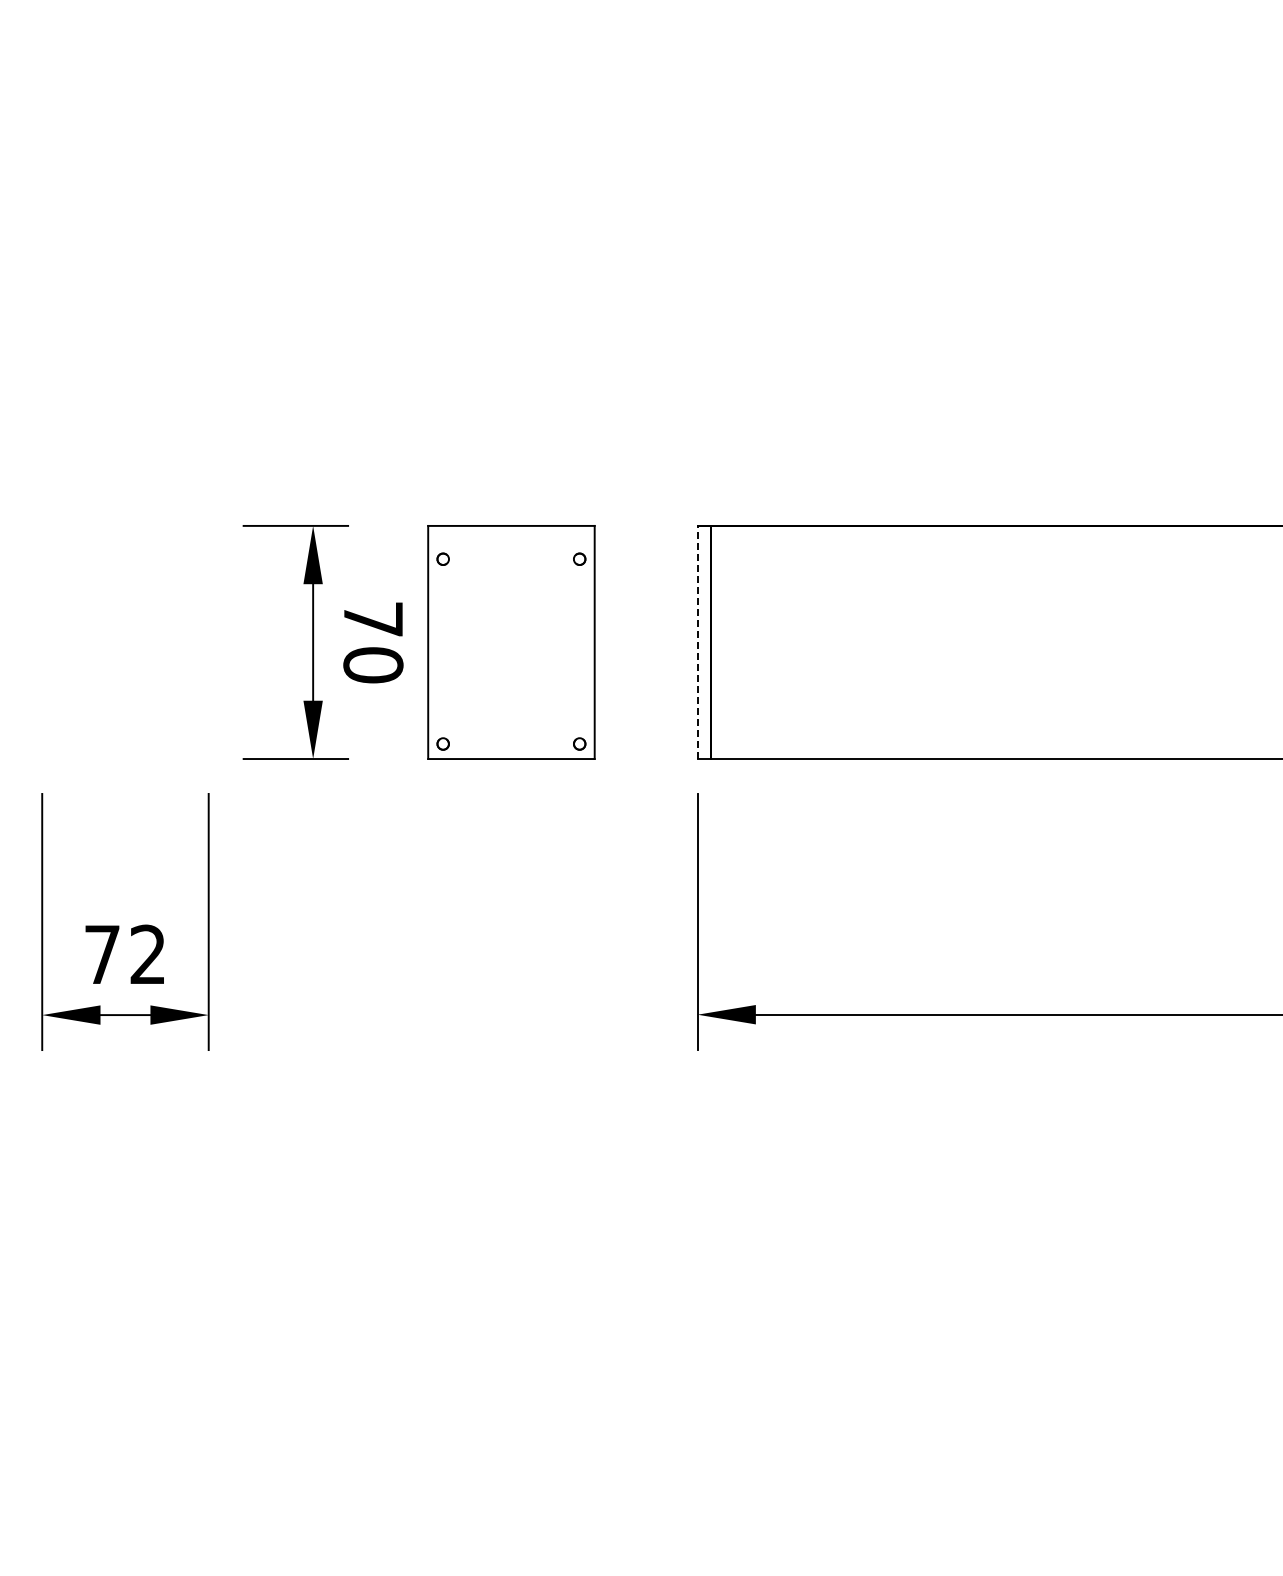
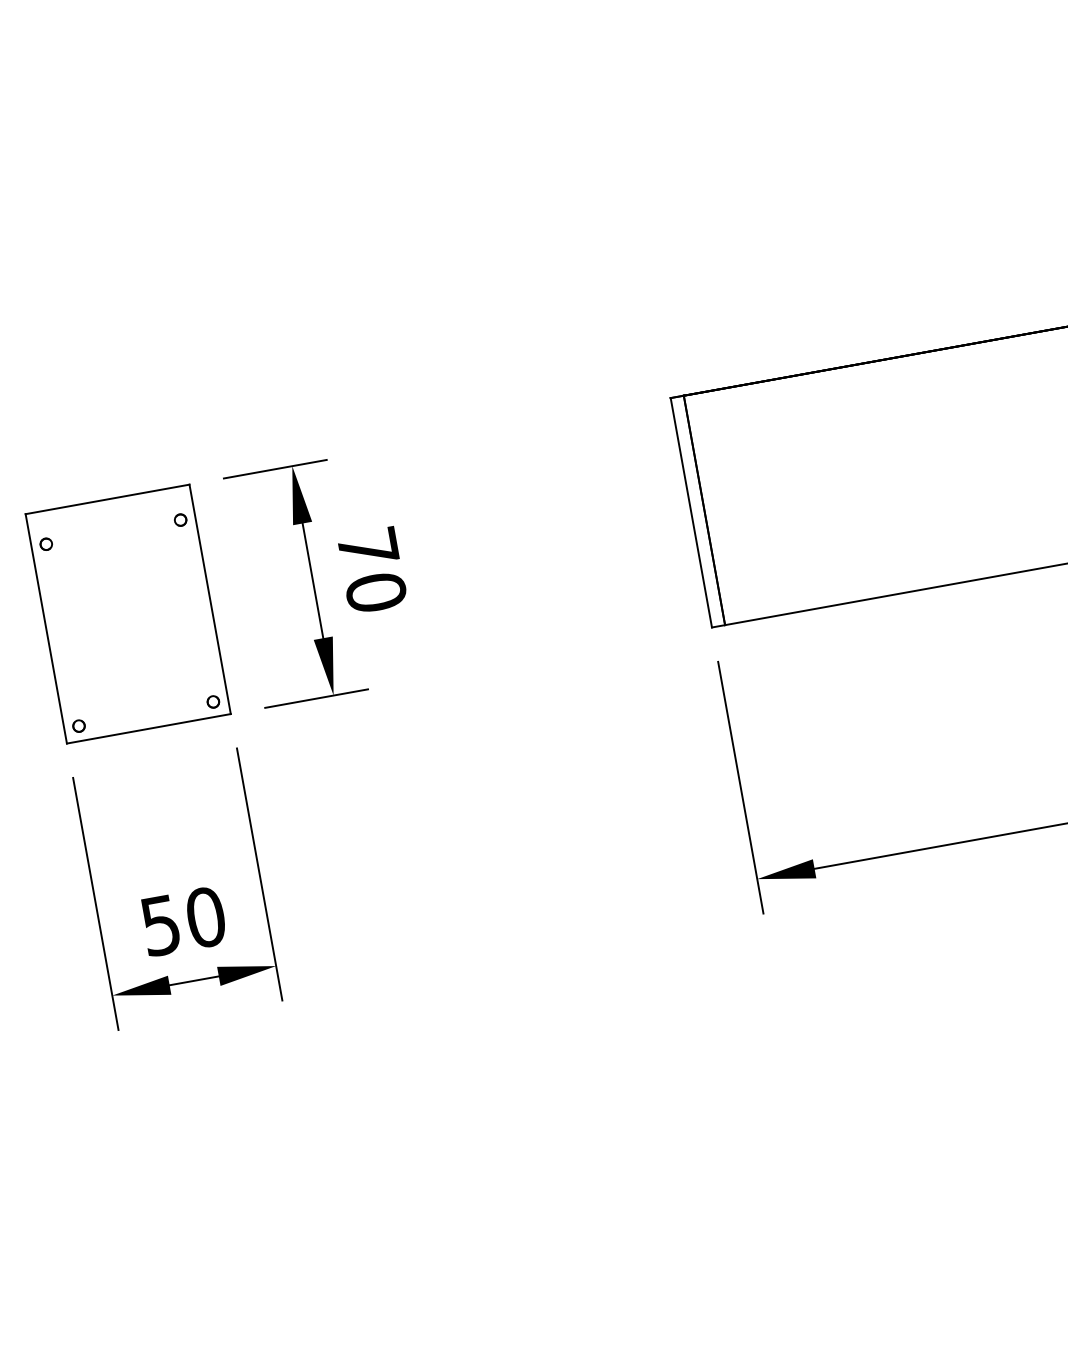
part: (511, 642) -> (128, 614), moved
line: (697, 642) -> (691, 512), dashed -> solid
text: (125, 954) -> (183, 921), 72 -> 50

